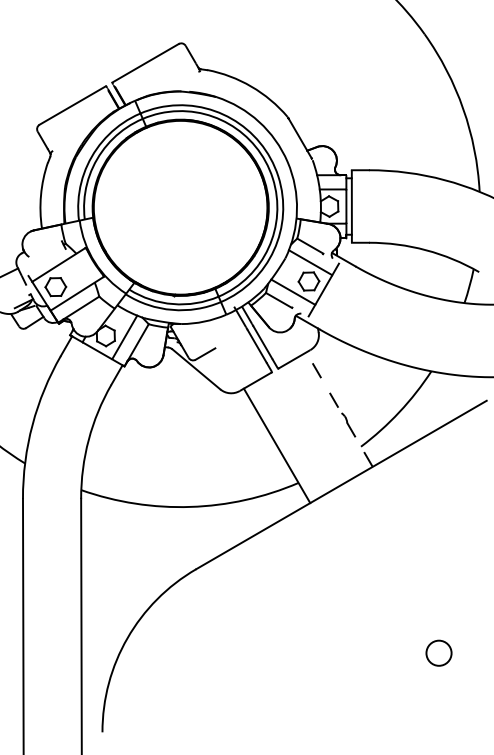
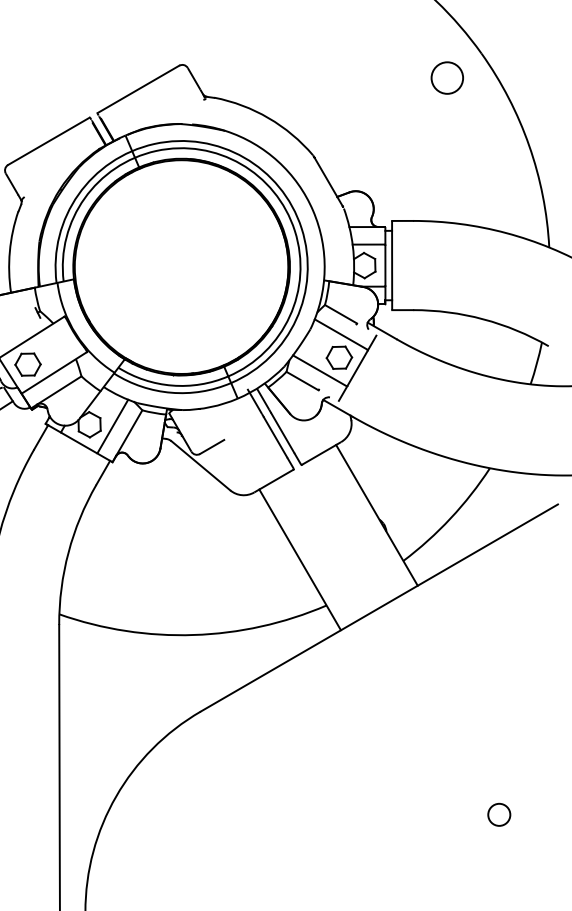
circle: (396, 53) -> (447, 77), added
line: (339, 409) -> (376, 515), dashed -> solid
circle: (438, 652) -> (498, 814), size x0.71

